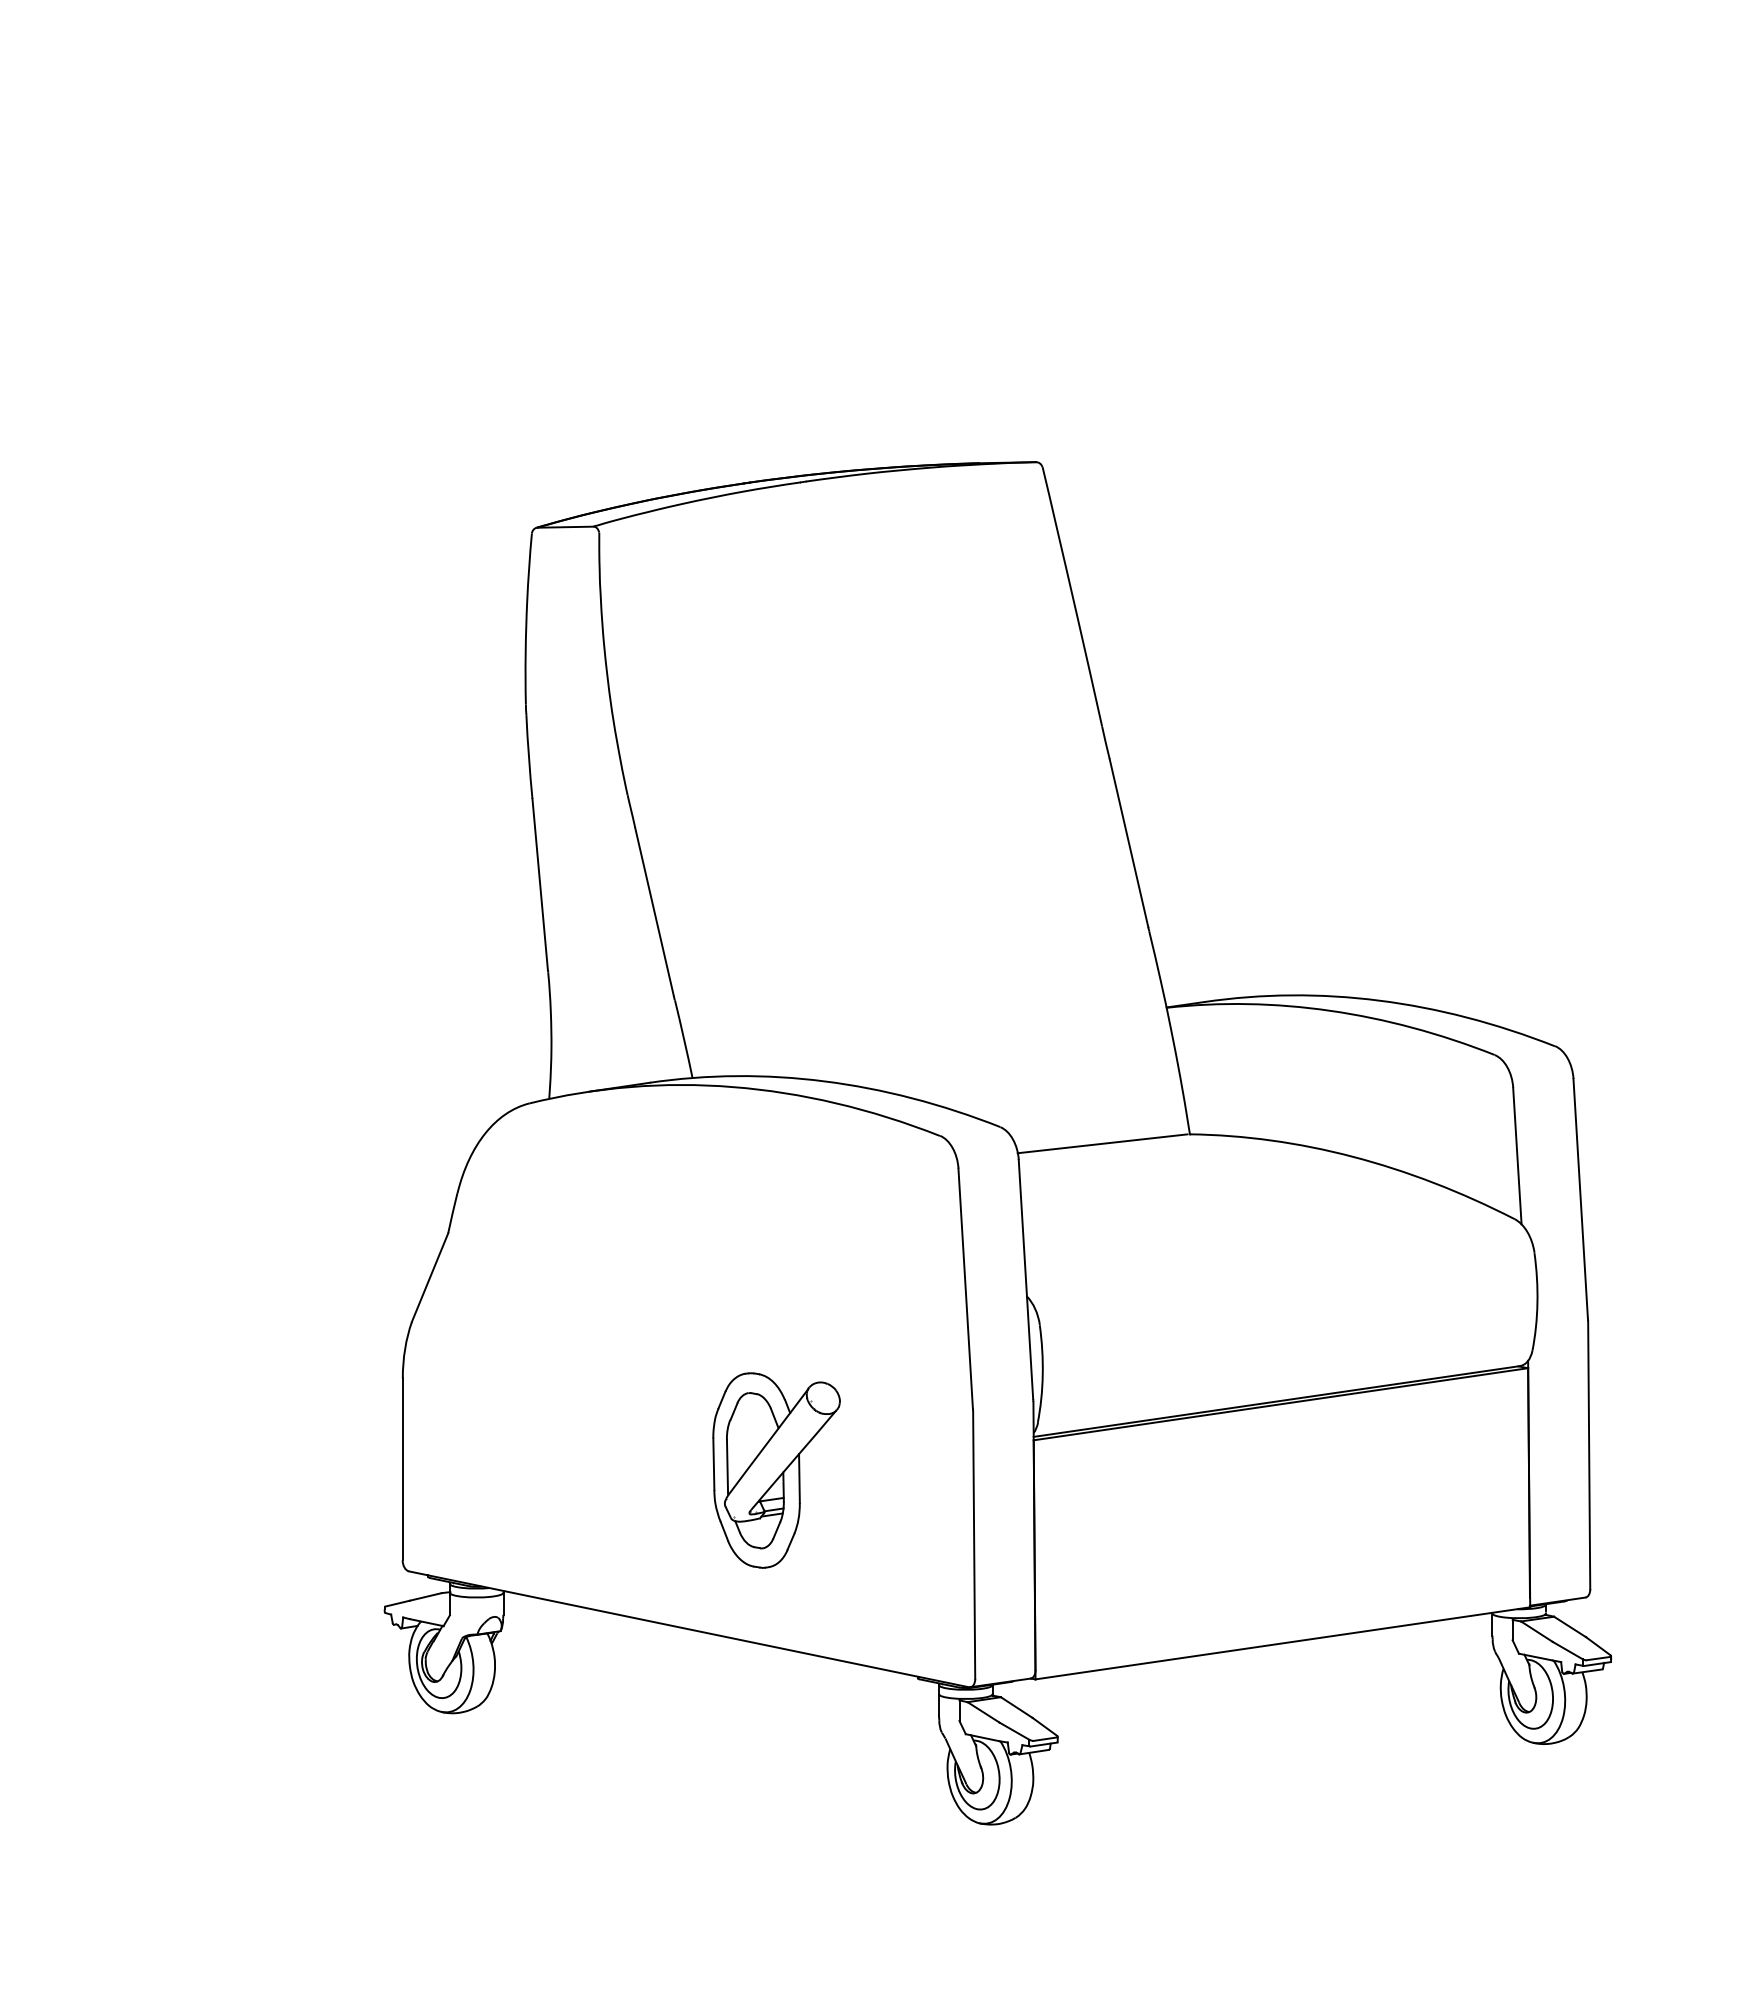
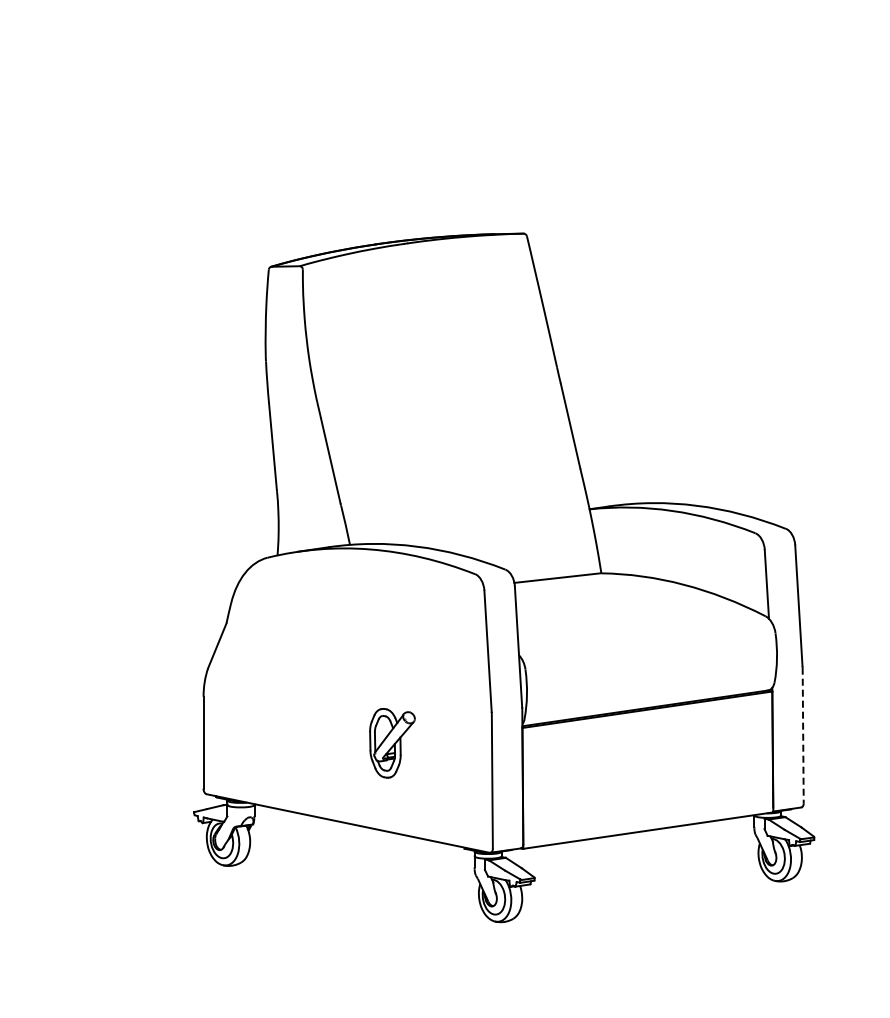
line: (1589, 1455) -> (803, 735), solid -> dashed
part: (776, 1470) -> (392, 743), size x0.7

